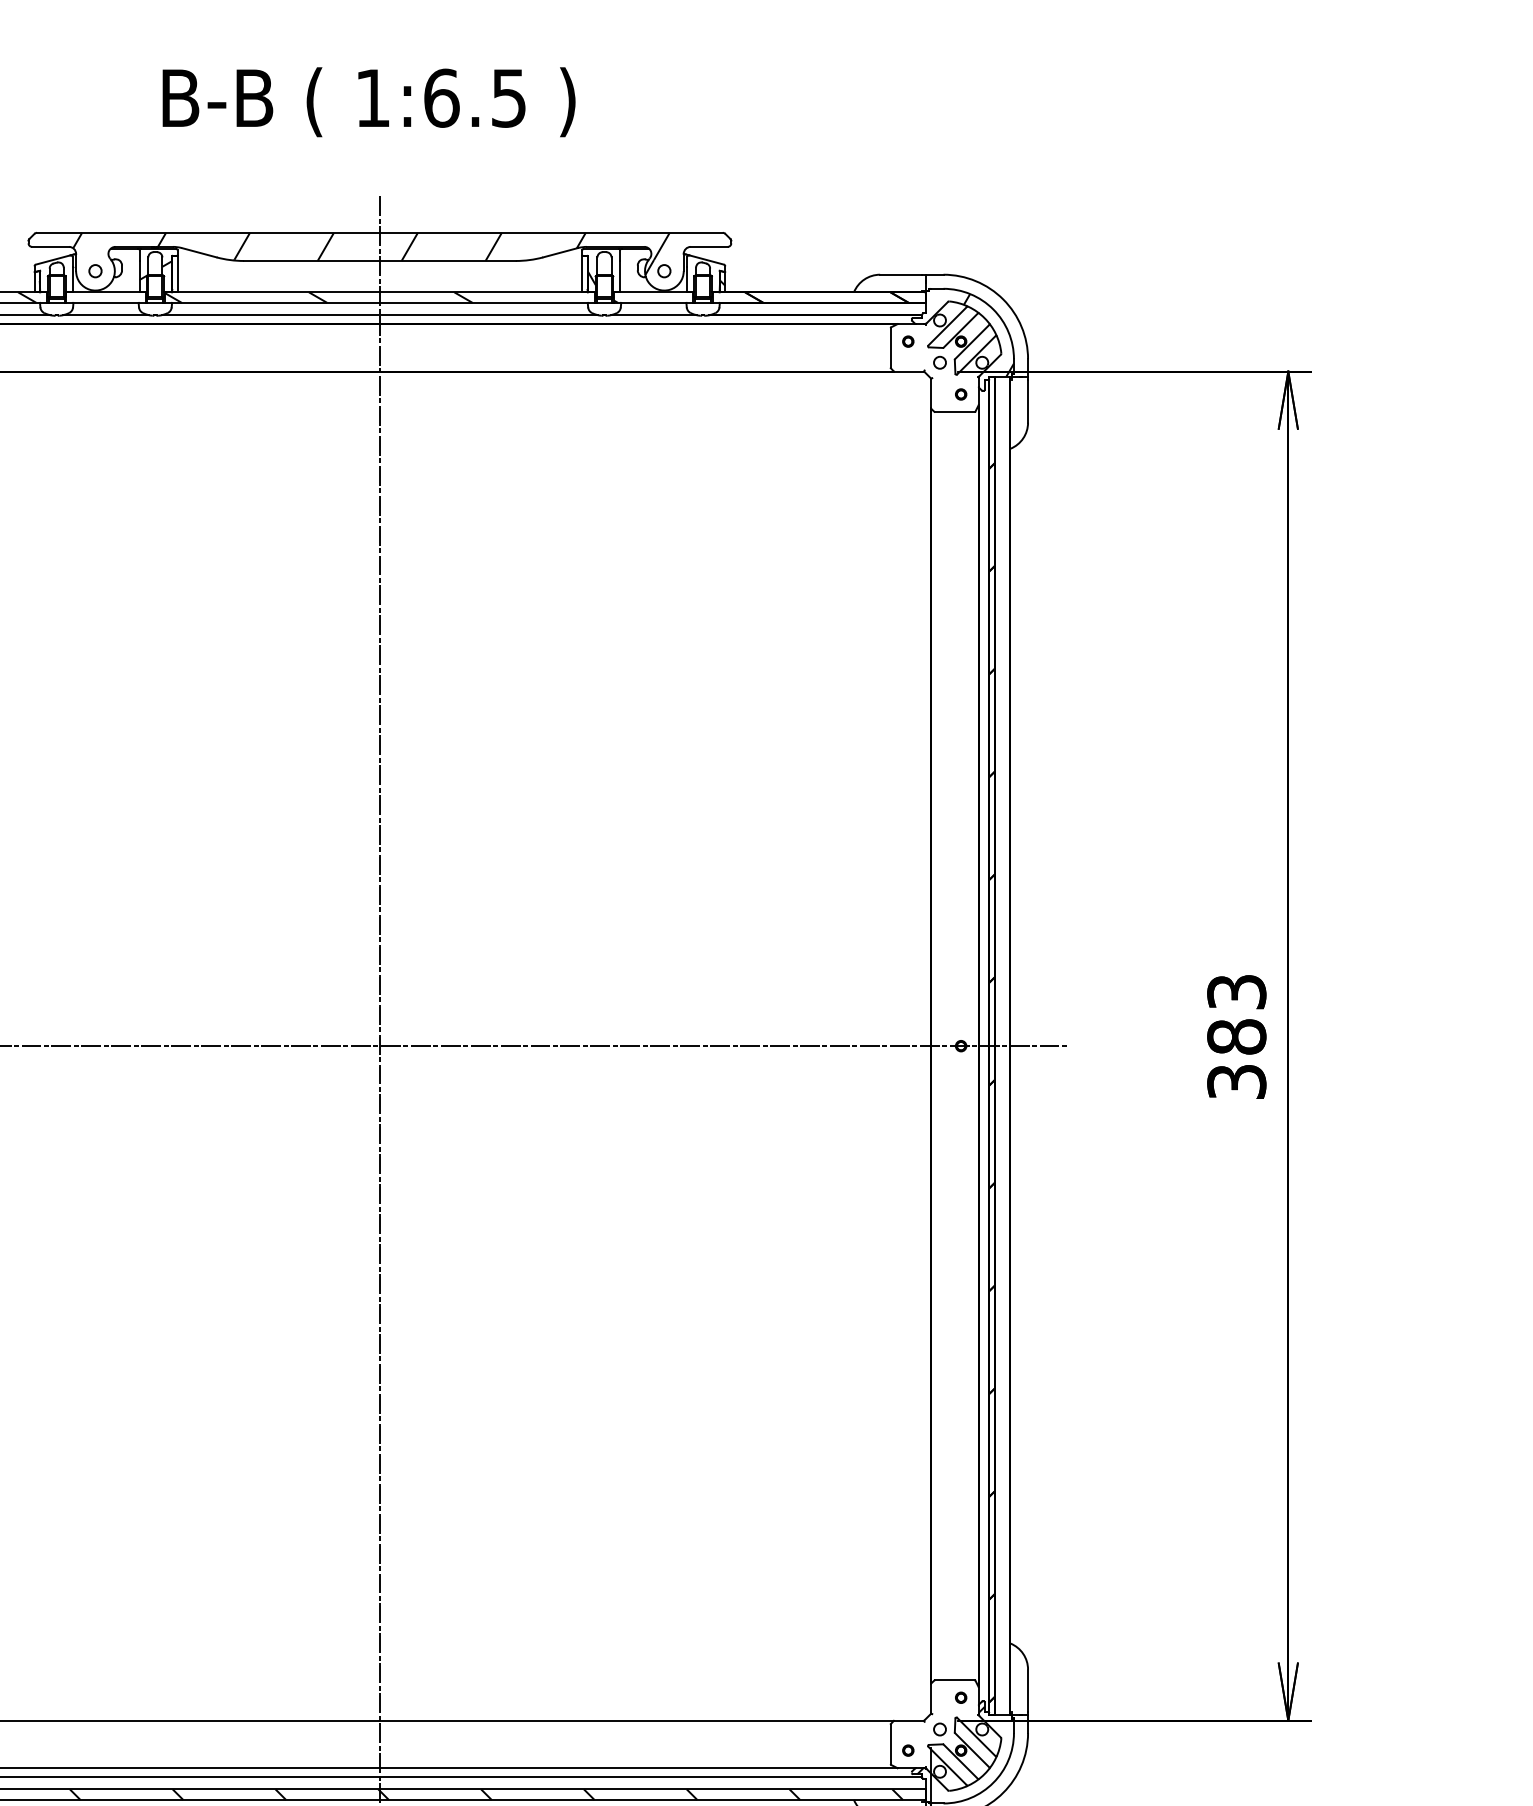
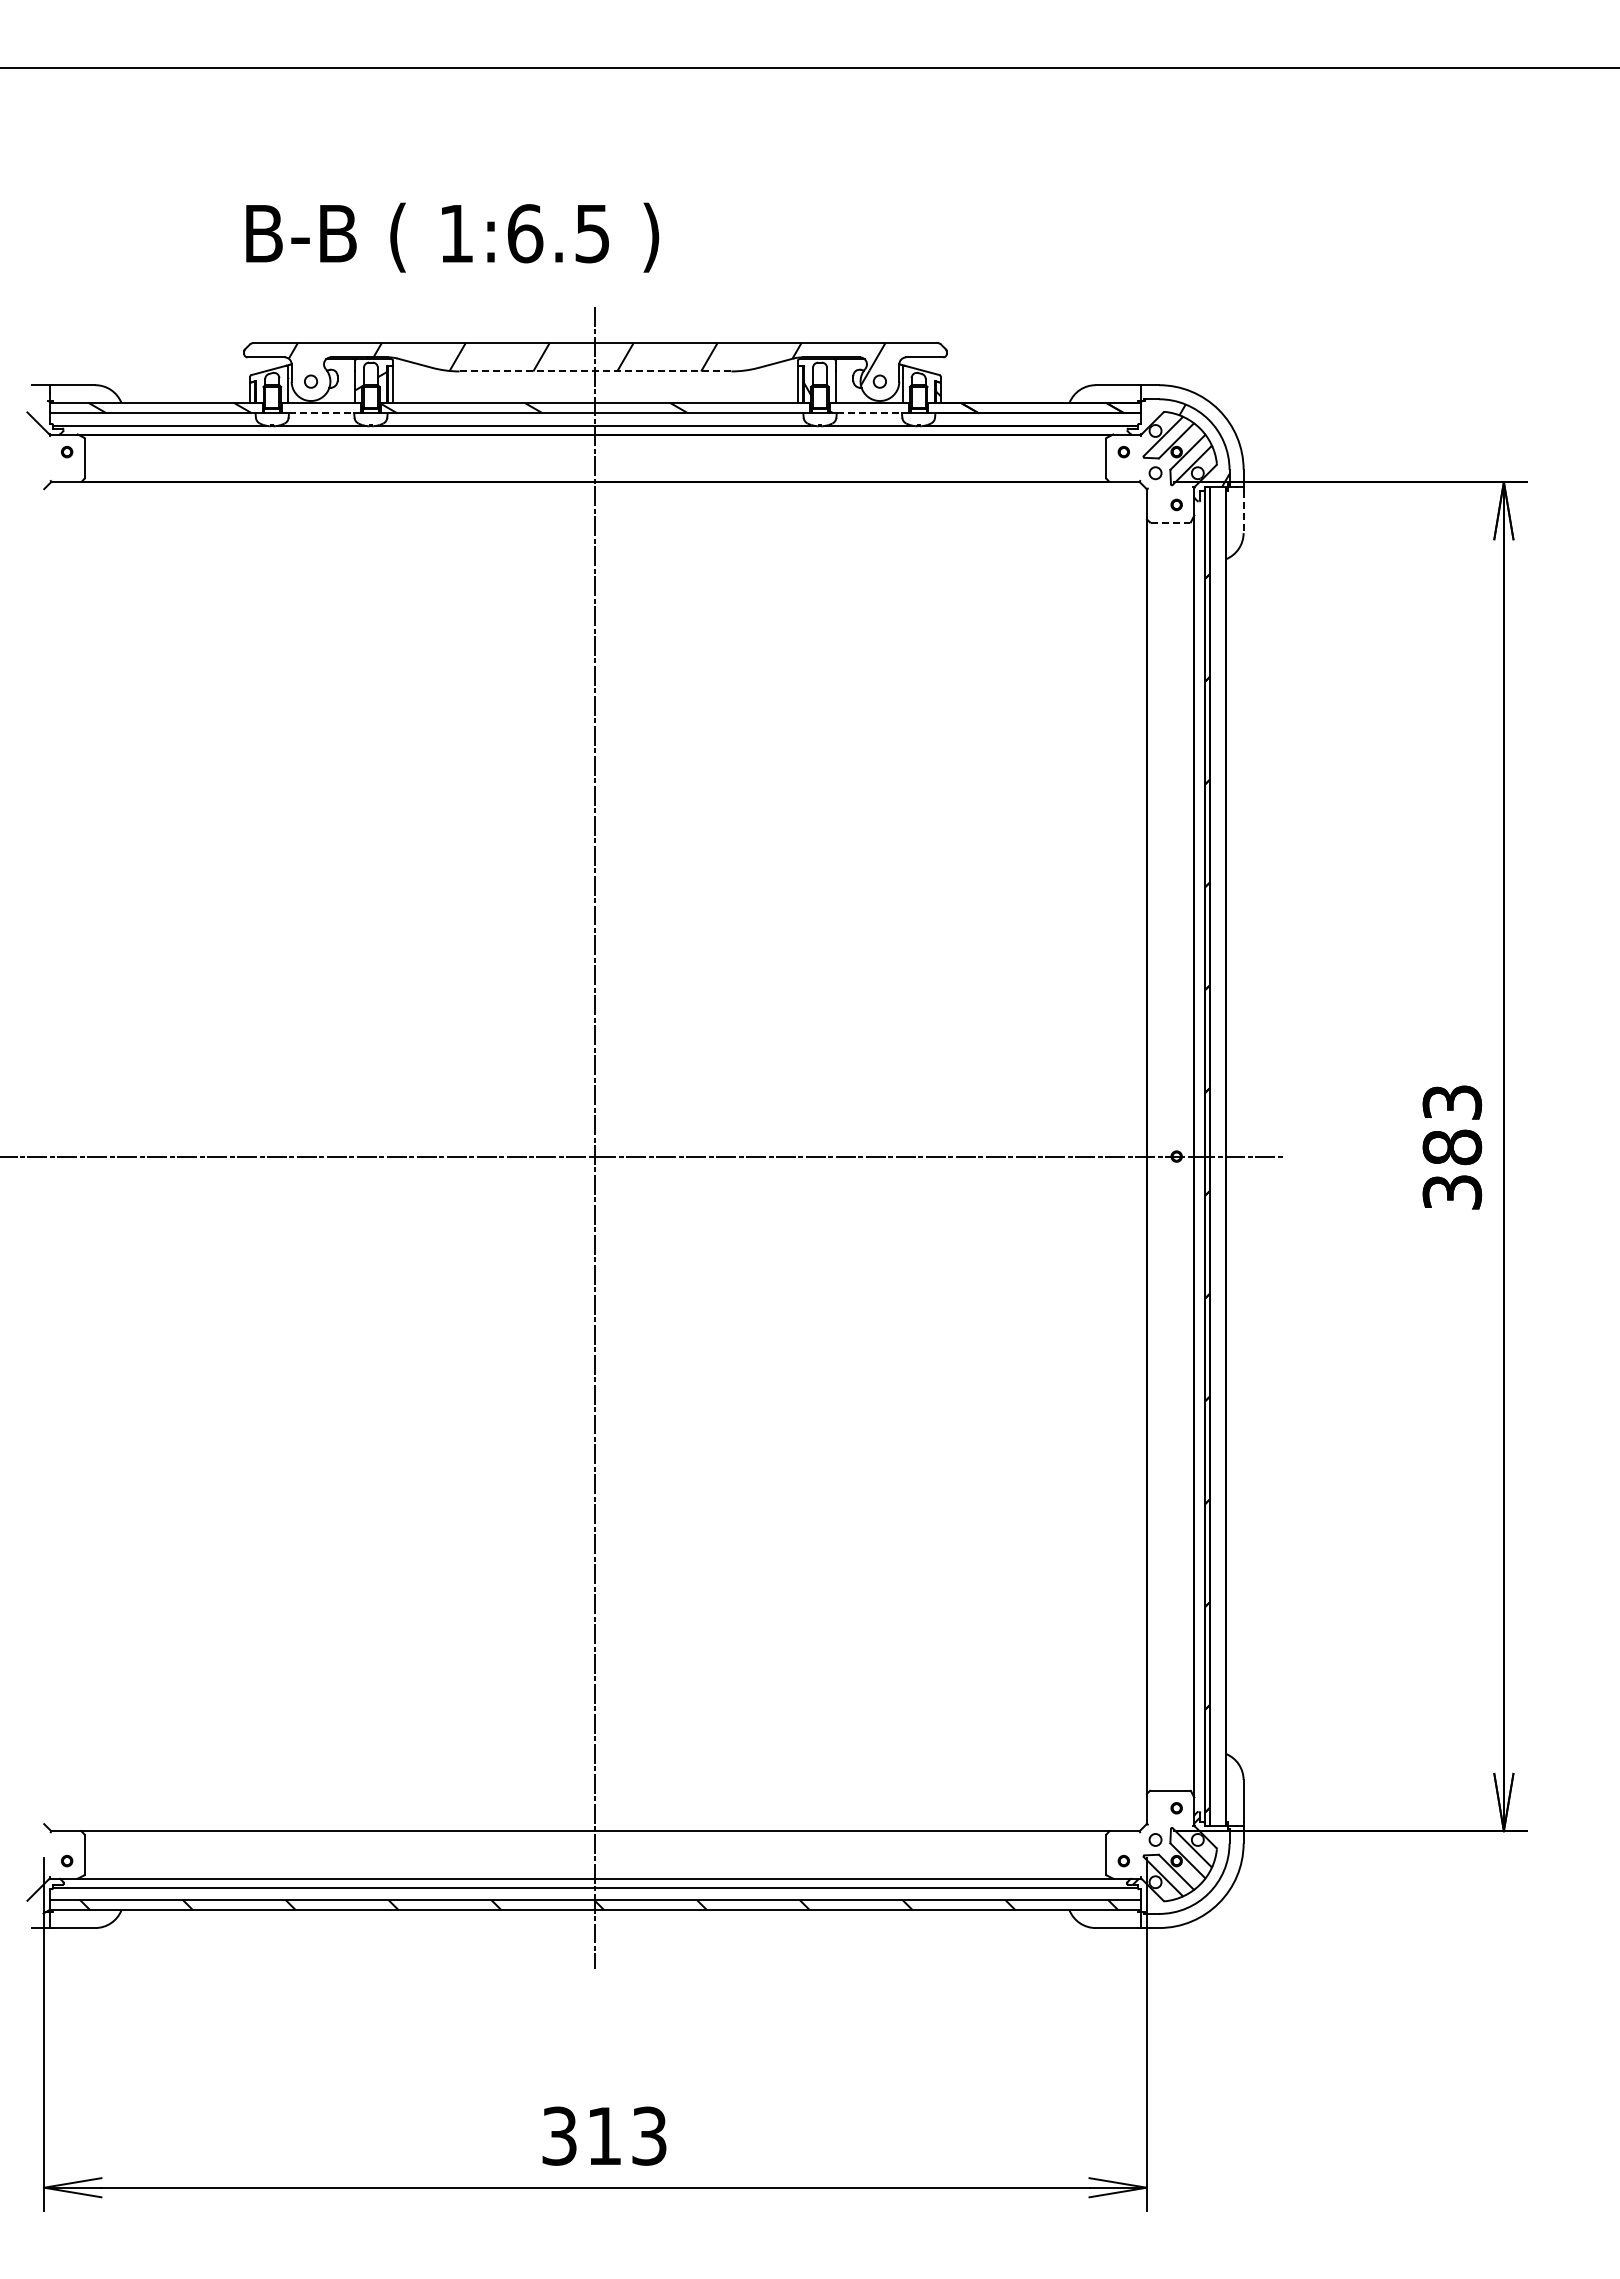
text: (368, 102) -> (452, 237), moved
line: (379, 261) -> (595, 371), solid -> dashed
line: (105, 303) -> (321, 413), solid -> dashed
line: (653, 303) -> (869, 413), solid -> dashed
line: (1027, 402) -> (1243, 512), solid -> dashed
line: (954, 412) -> (1170, 522), solid -> dashed

